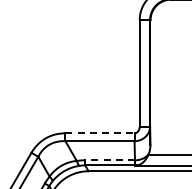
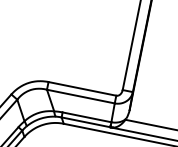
line: (100, 133) -> (82, 89), dashed -> solid
line: (110, 160) -> (87, 117), dashed -> solid

